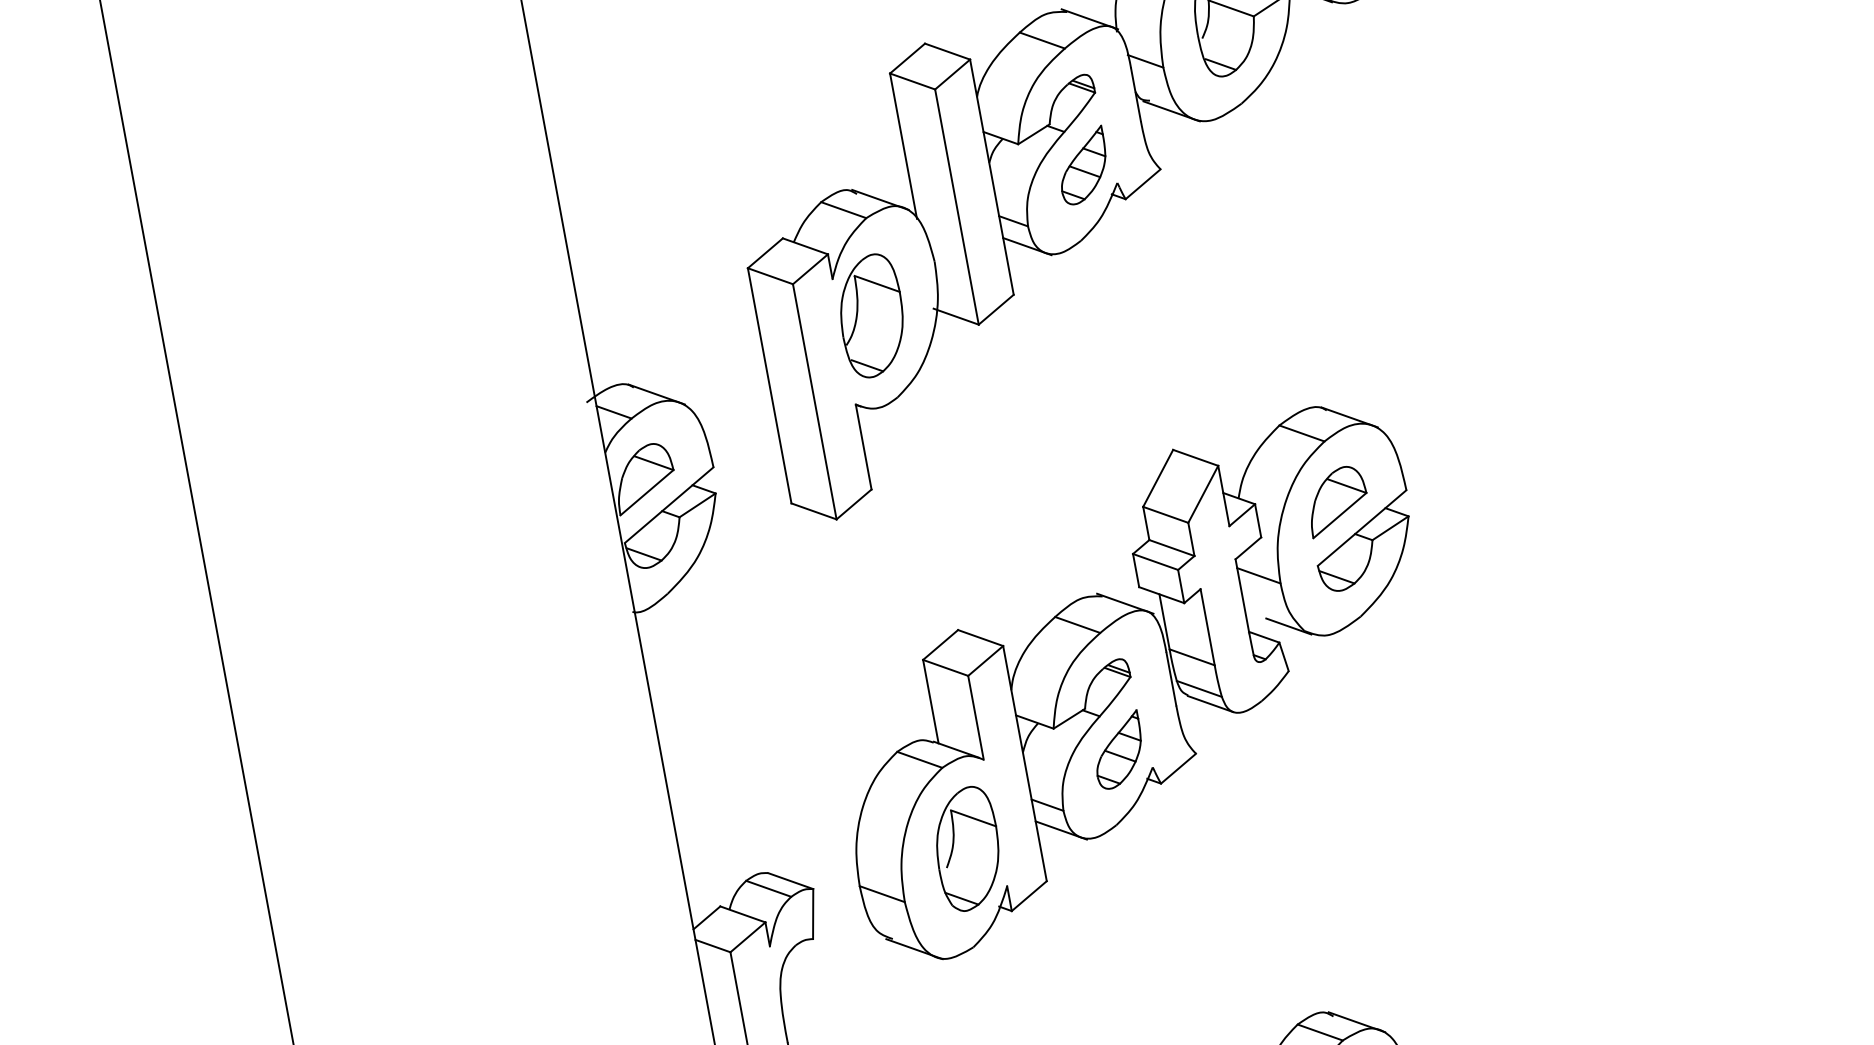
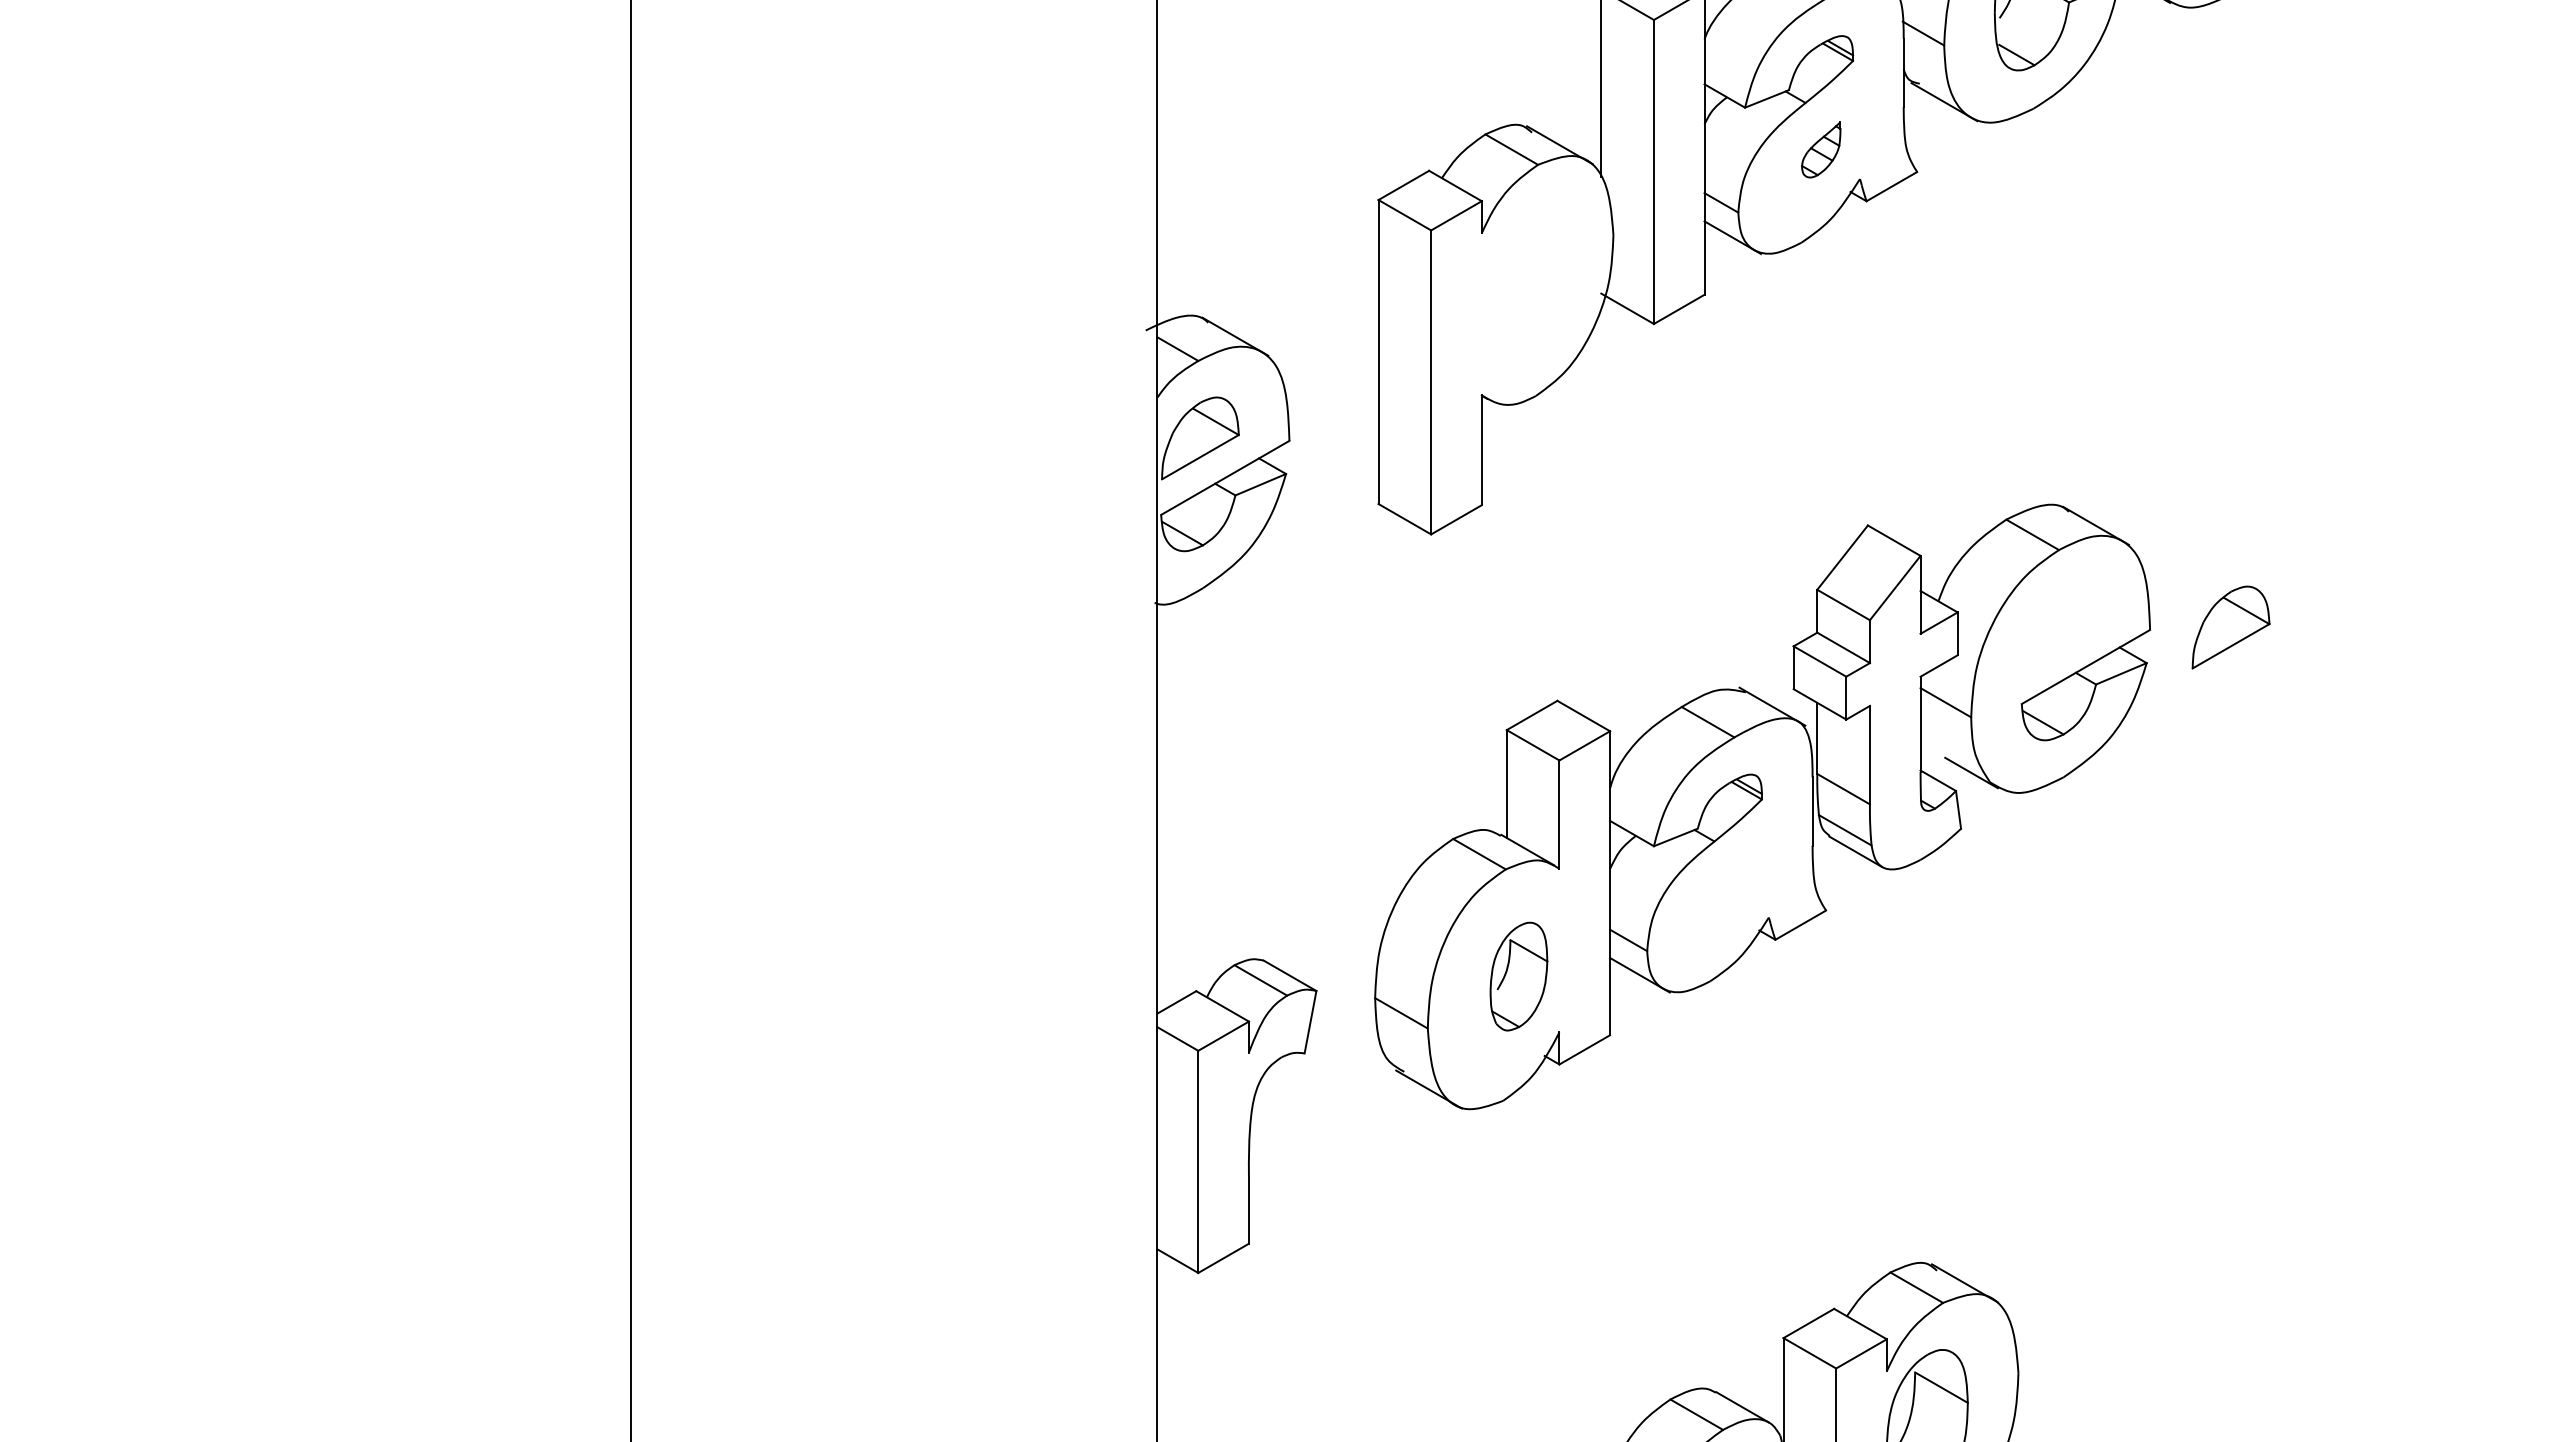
part: (1083, 165) -> (1821, 149), size x0.6
part: (871, 316) -> (1522, 288), removed
part: (1336, 501) -> (2230, 627), moved
part: (1118, 750) -> (1729, 888), removed
part: (967, 848) -> (1518, 976), size x0.7

